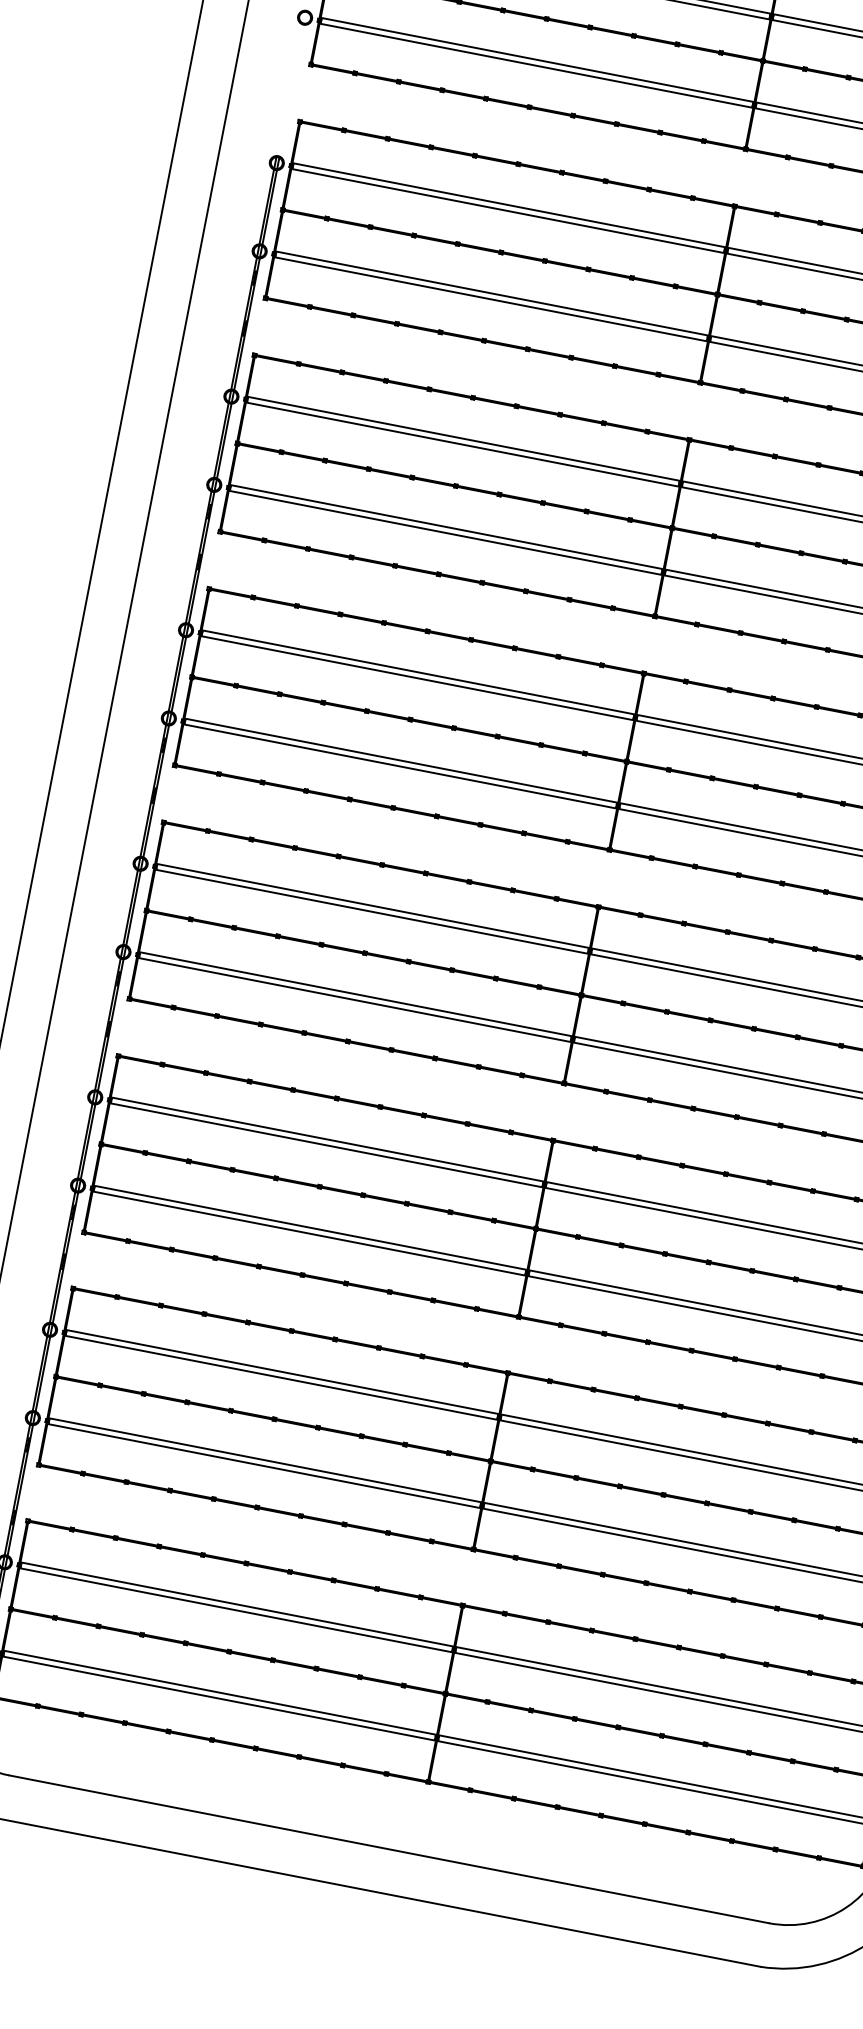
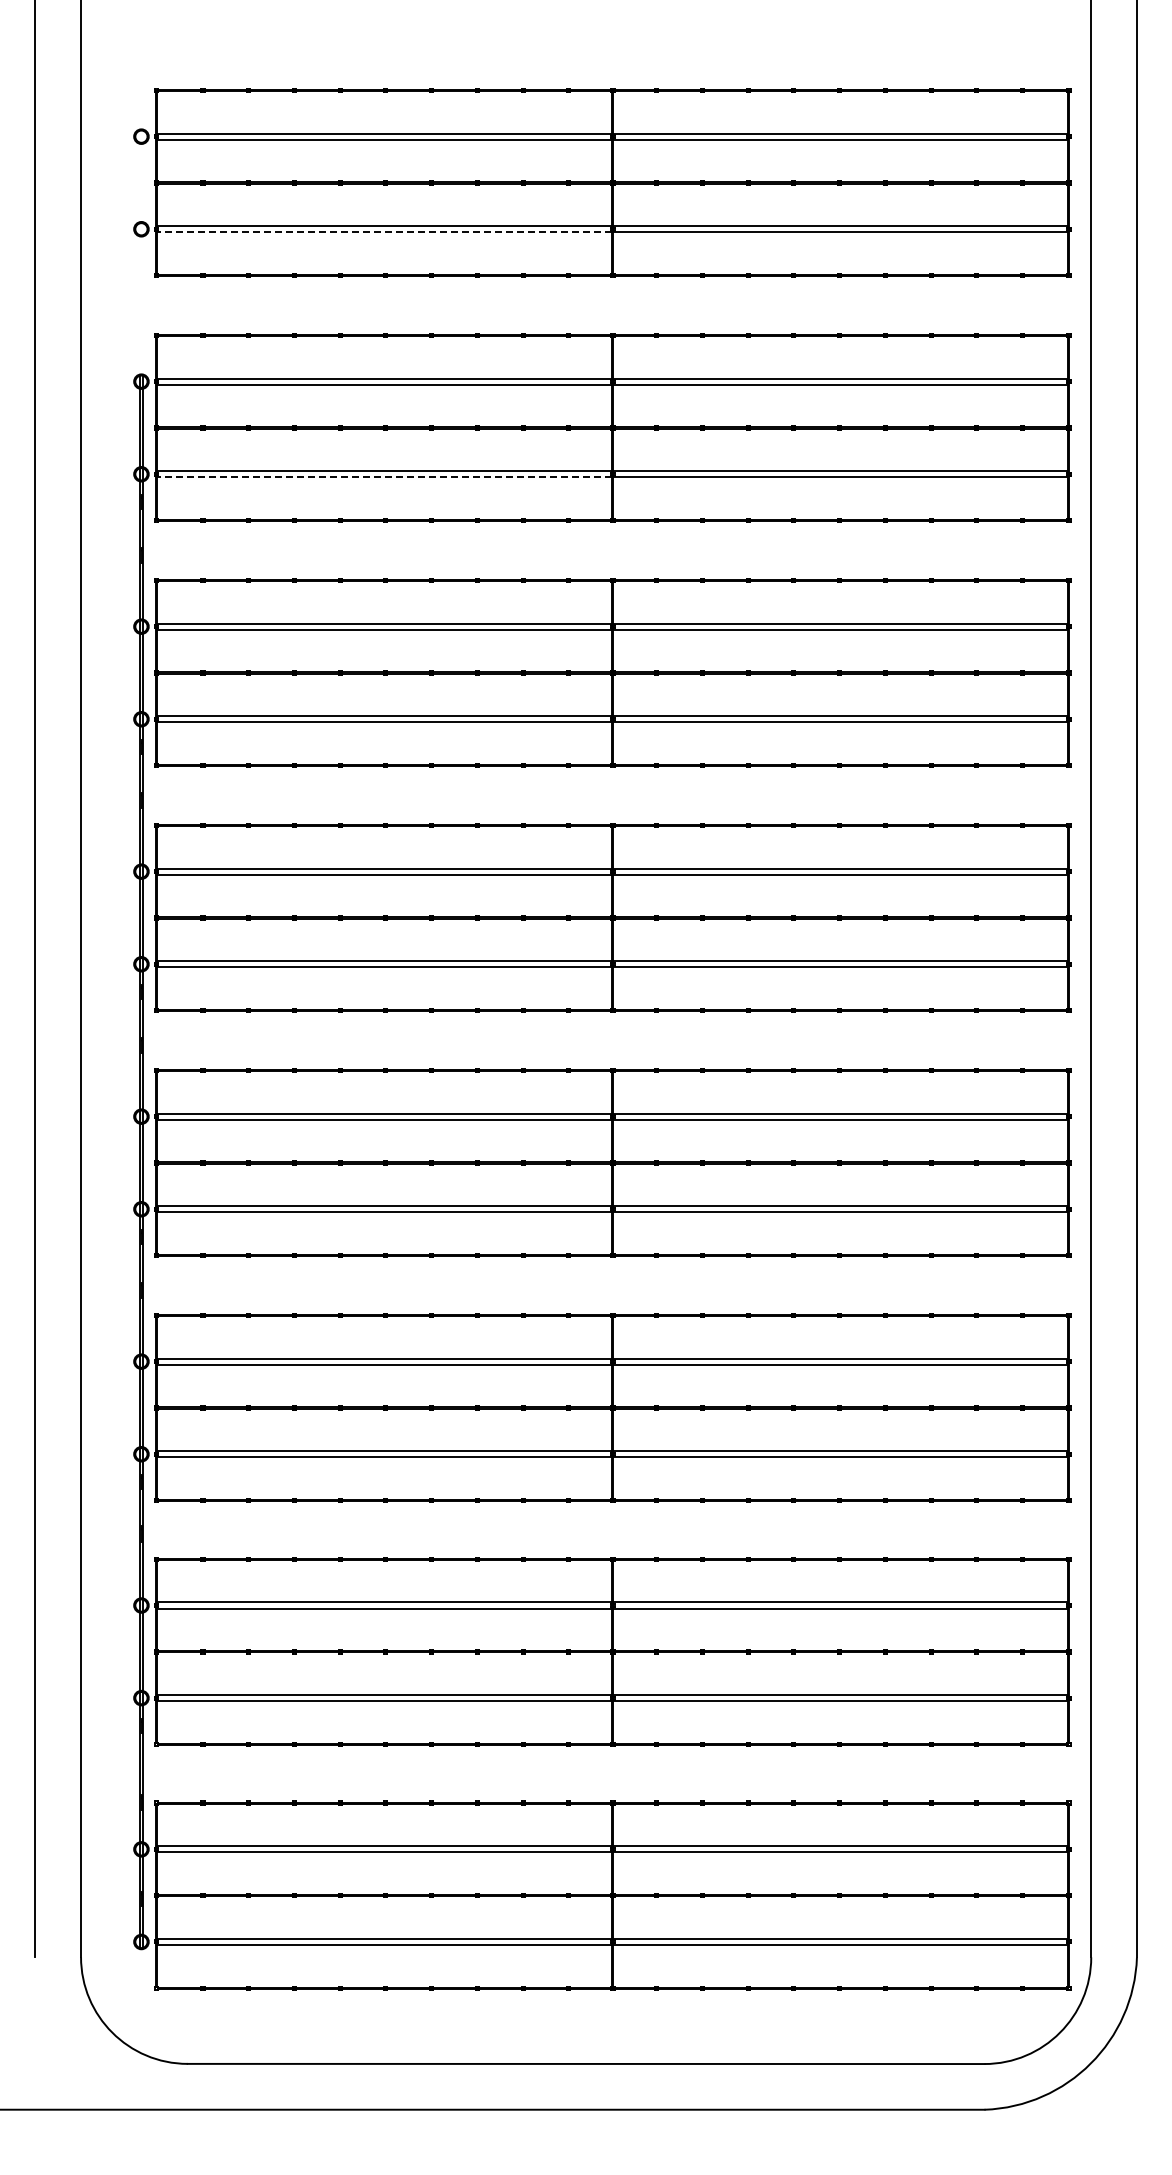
line: (536, 65) -> (384, 232), solid -> dashed
line: (490, 299) -> (384, 477), solid -> dashed

